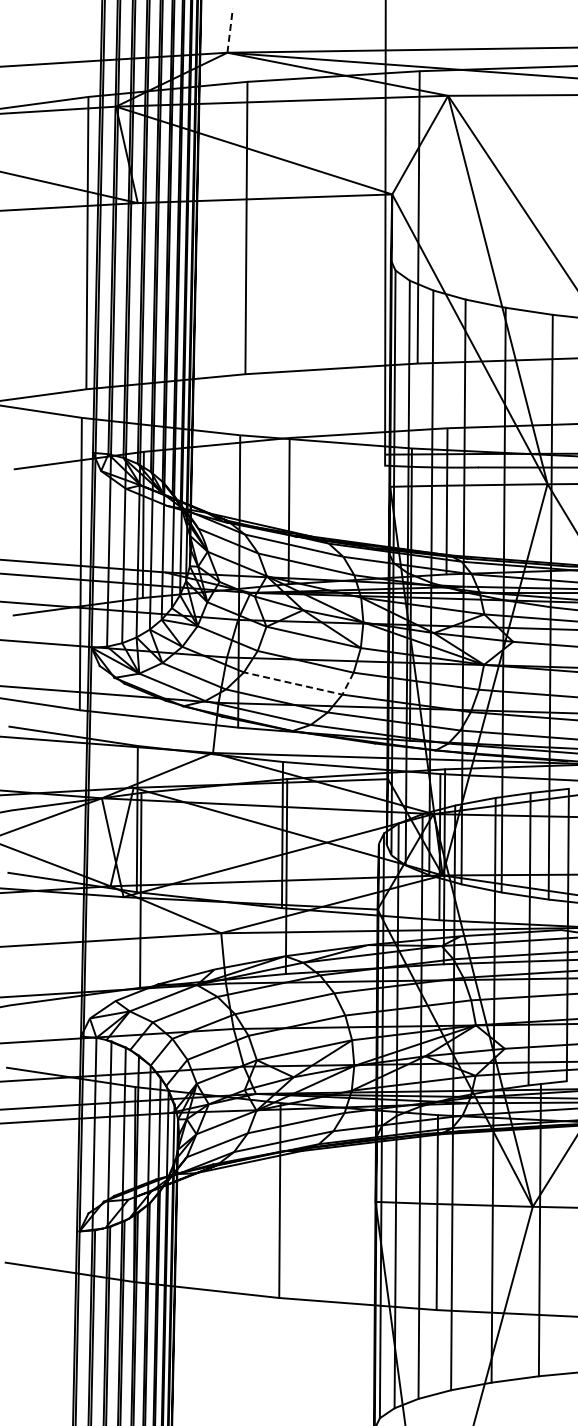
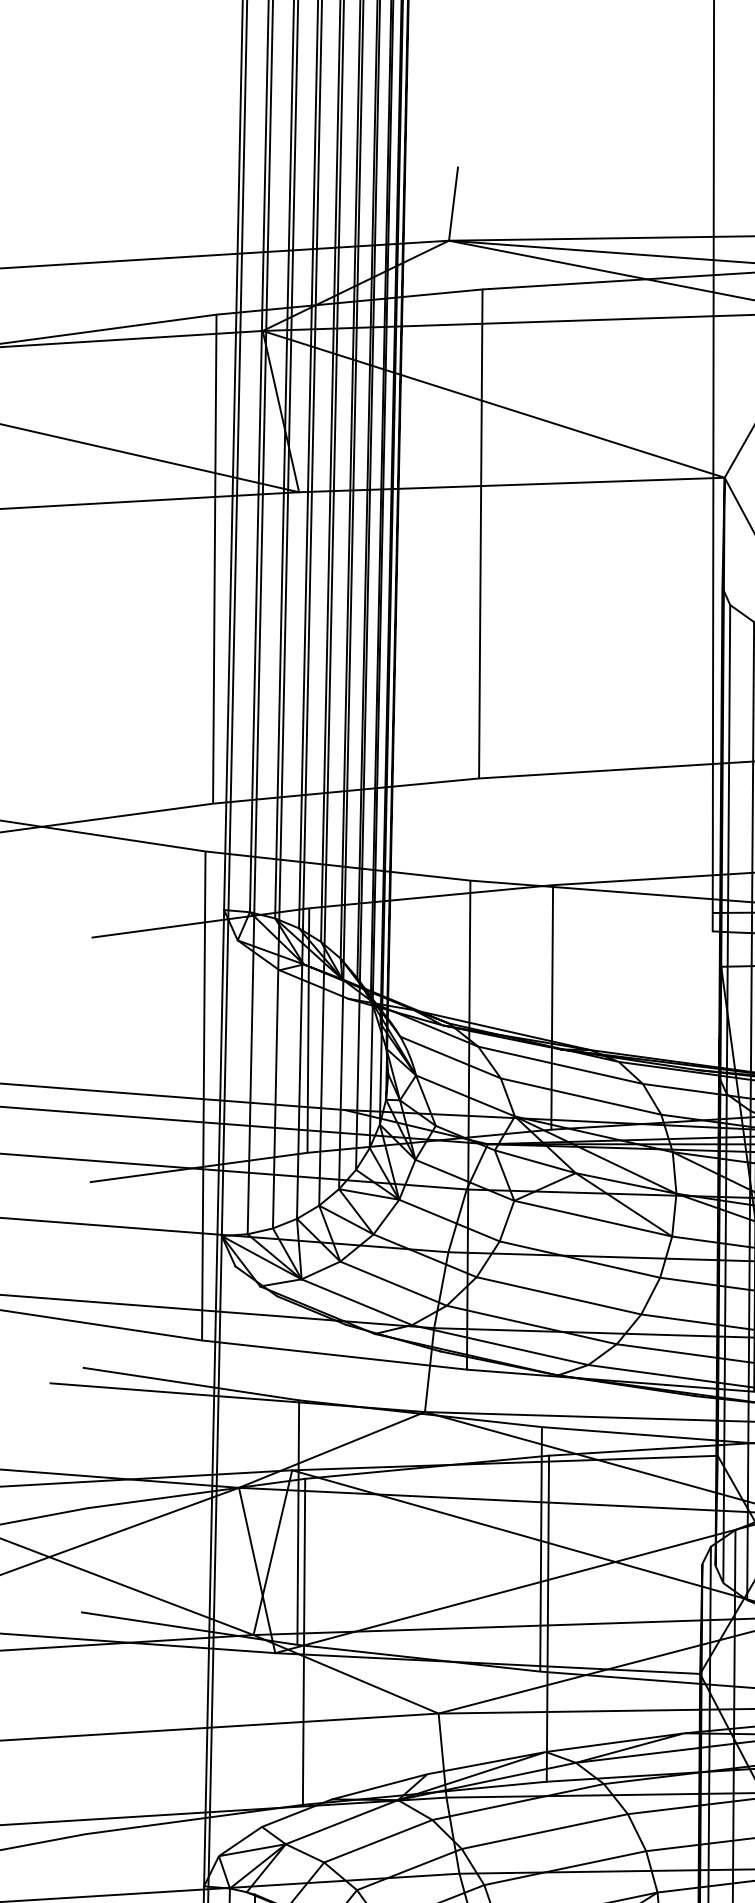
line: (230, 30) -> (454, 203), dashed -> solid
line: (305, 686) -> (579, 1300), dashed -> solid

